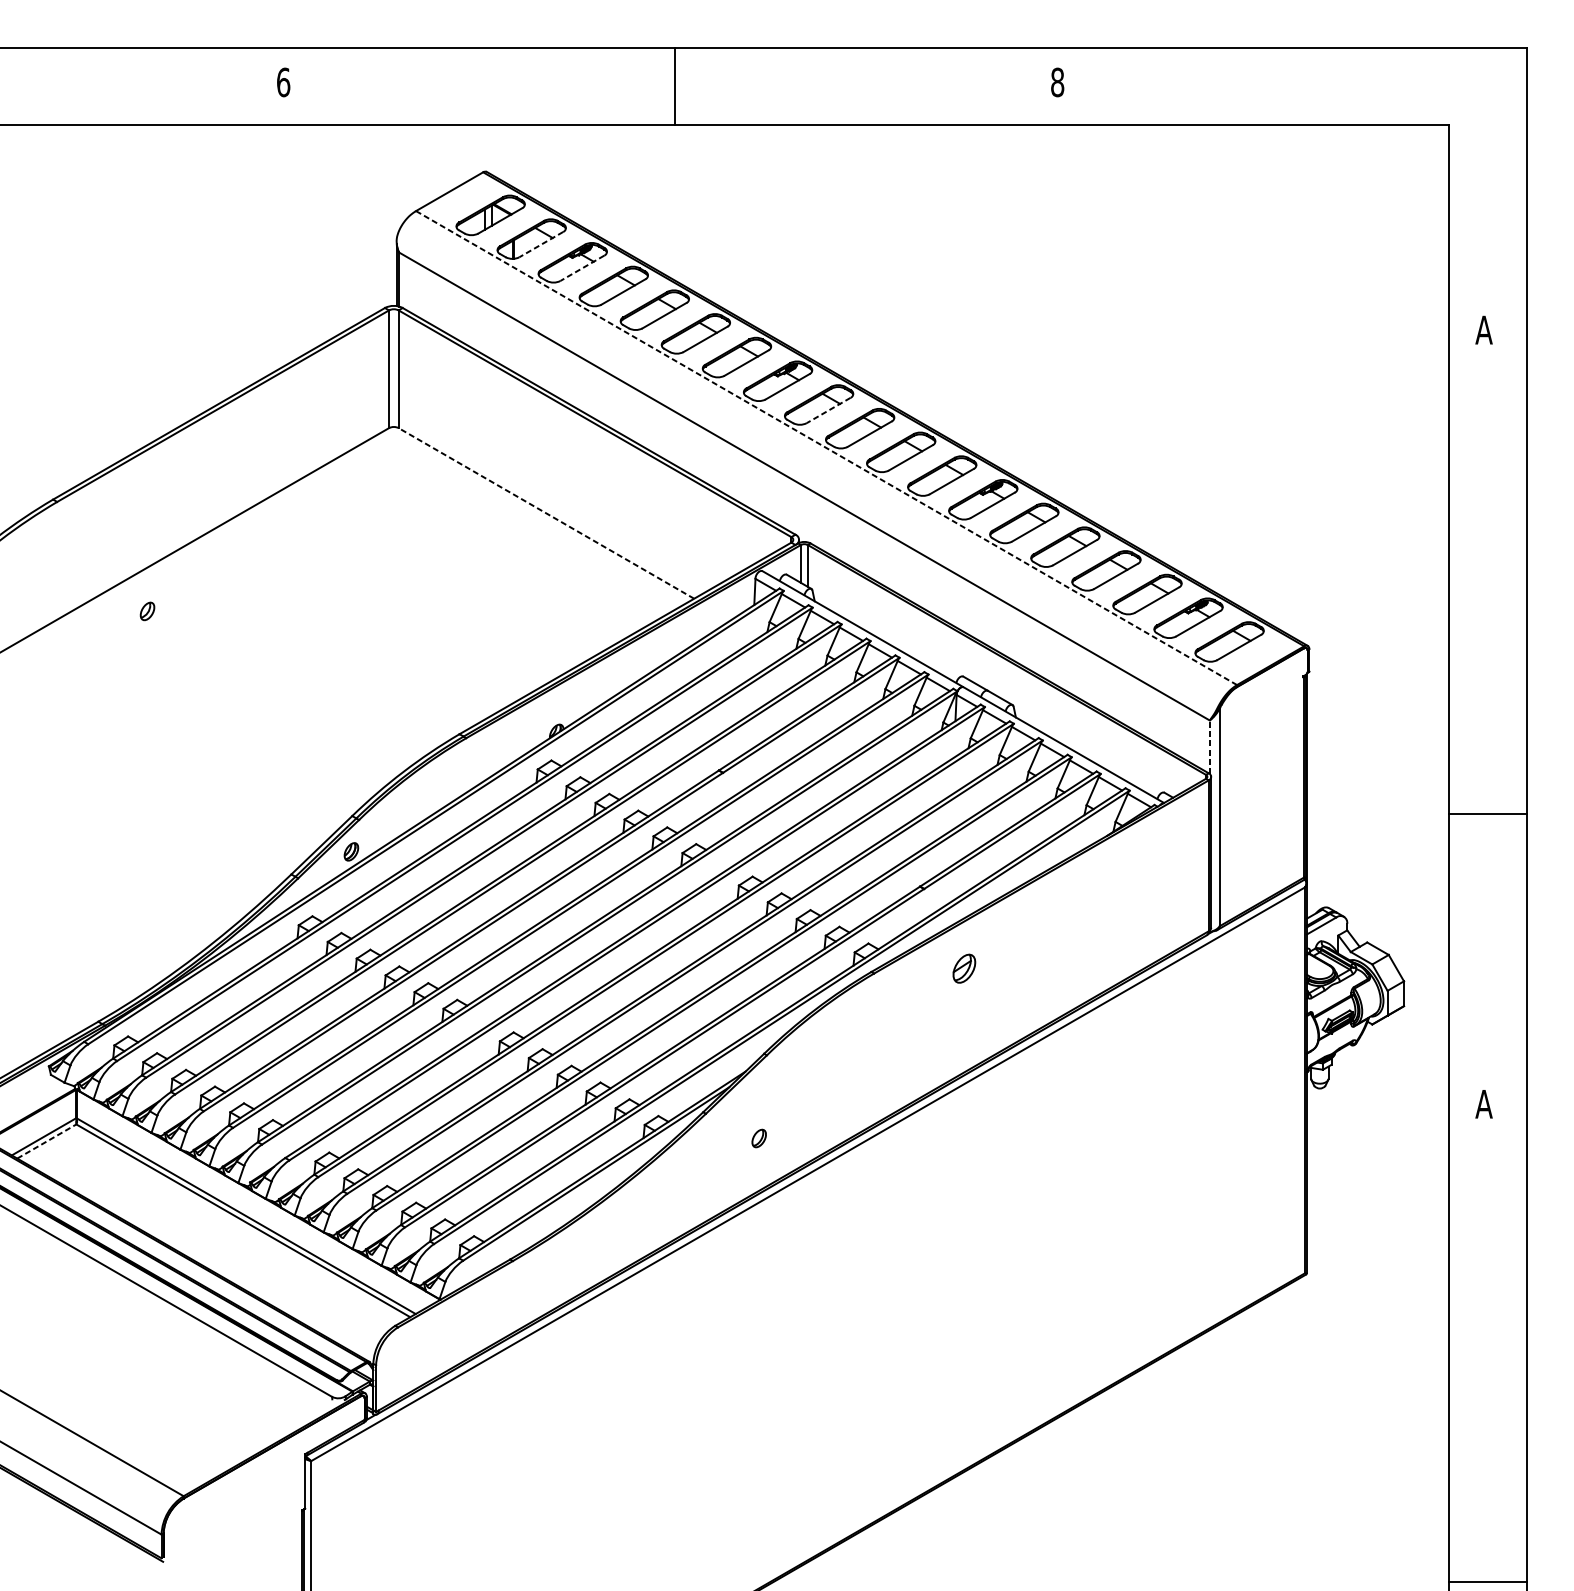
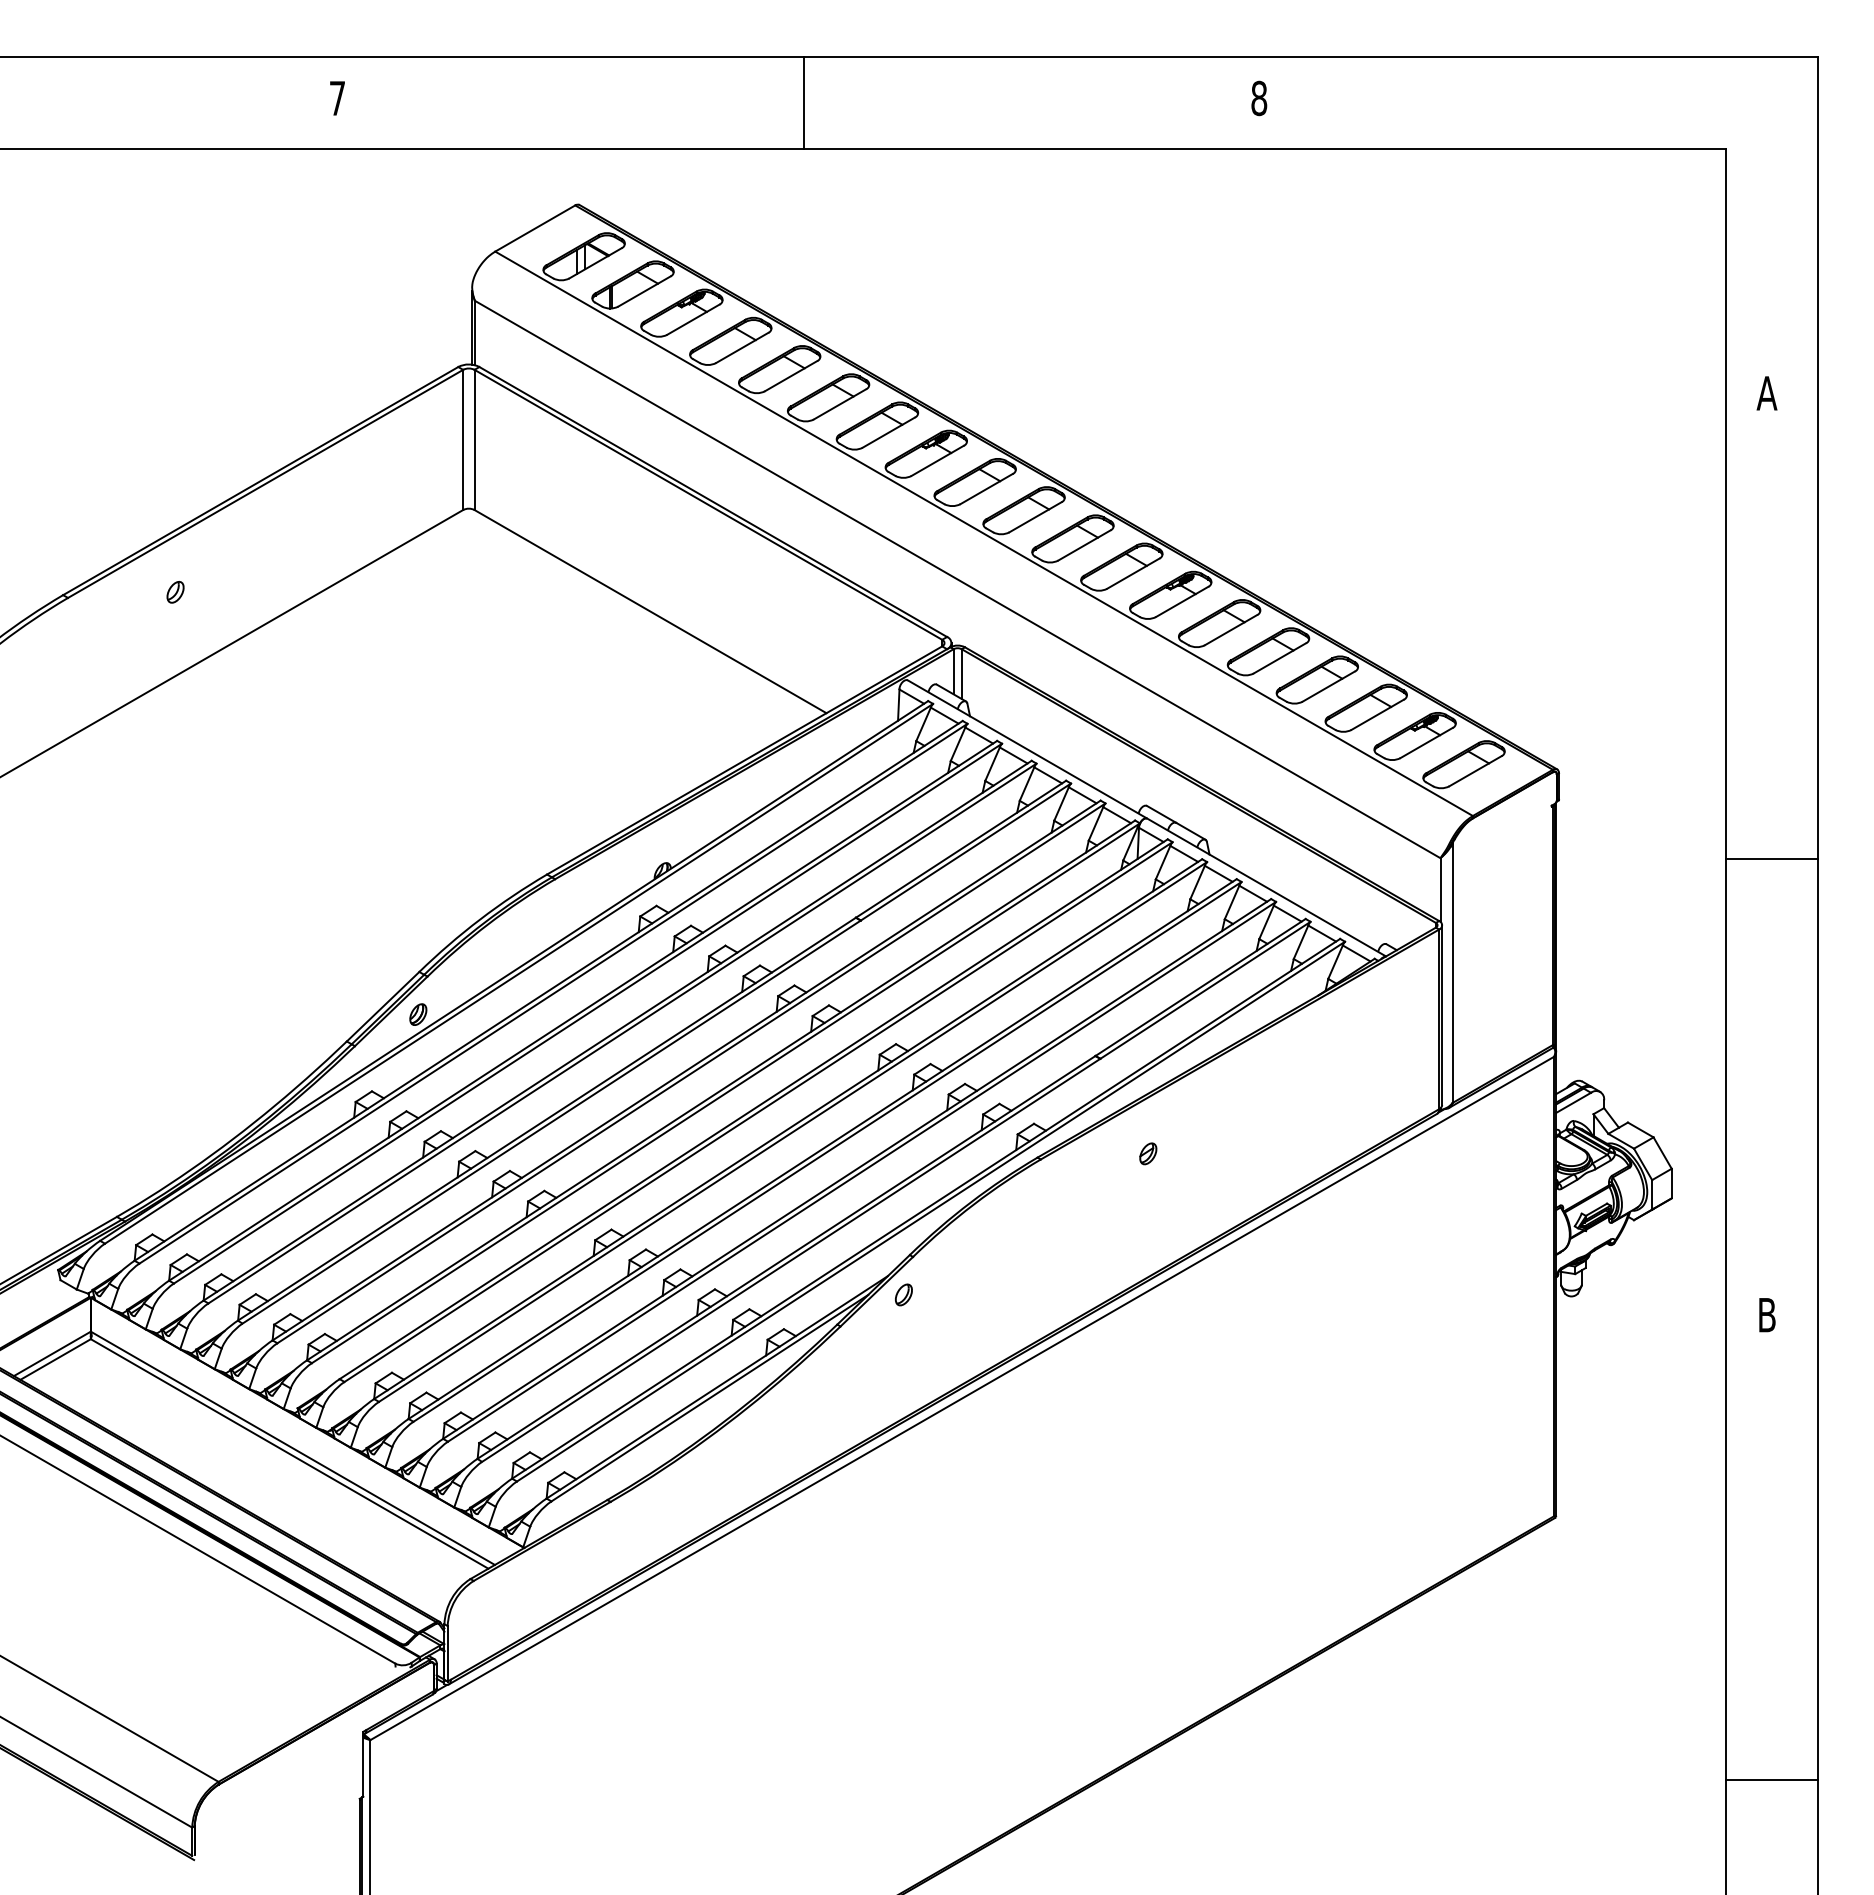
text: (283, 82) -> (337, 98), 6 -> 7
line: (541, 244) -> (644, 291), dashed -> solid
line: (581, 268) -> (692, 320), dashed -> solid
line: (828, 410) -> (986, 489), dashed -> solid
line: (826, 448) -> (984, 534), dashed -> solid
line: (546, 513) -> (650, 611), dashed -> solid
part: (147, 611) -> (175, 592), moved
line: (1209, 747) -> (1440, 890), dashed -> solid
line: (1487, 813) -> (1771, 858), moved
part: (964, 968) -> (1148, 1153), size x0.62
text: (1483, 1104) -> (1766, 1315), A -> B
part: (758, 1138) -> (903, 1294), moved
line: (46, 1141) -> (55, 1359), dashed -> solid
line: (1487, 1581) -> (1771, 1780), moved

